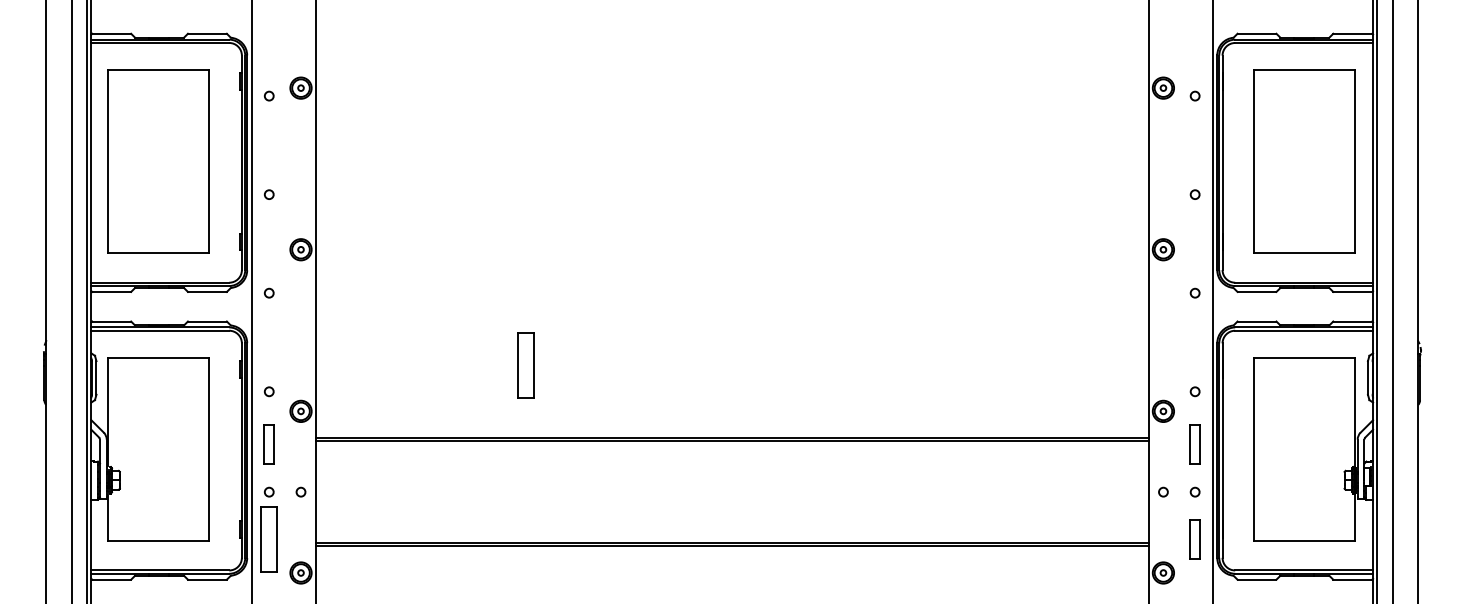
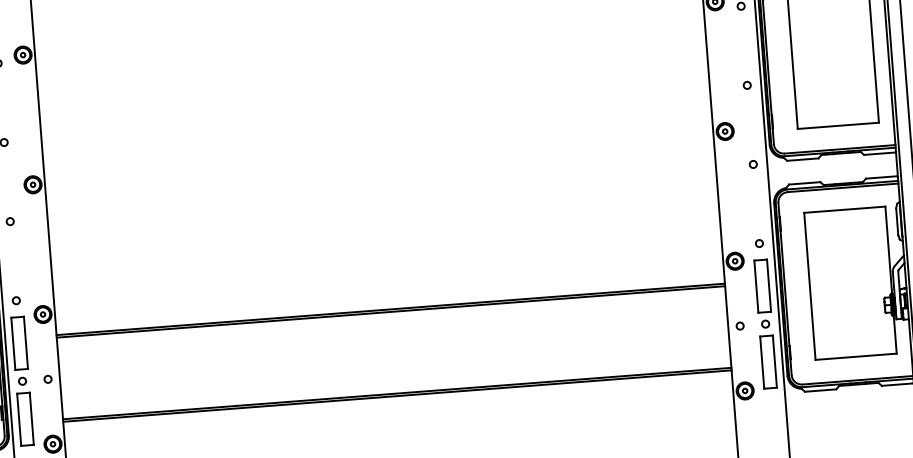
part: (525, 365) -> (220, 263), removed
part: (268, 444) -> (19, 343), size x1.67
part: (1194, 444) -> (762, 285), size x1.67
part: (1194, 539) -> (768, 362), size x1.67

